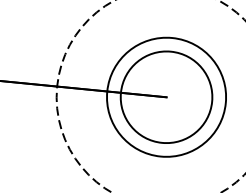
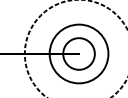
circle: (165, 96) -> (78, 53), size x0.7

